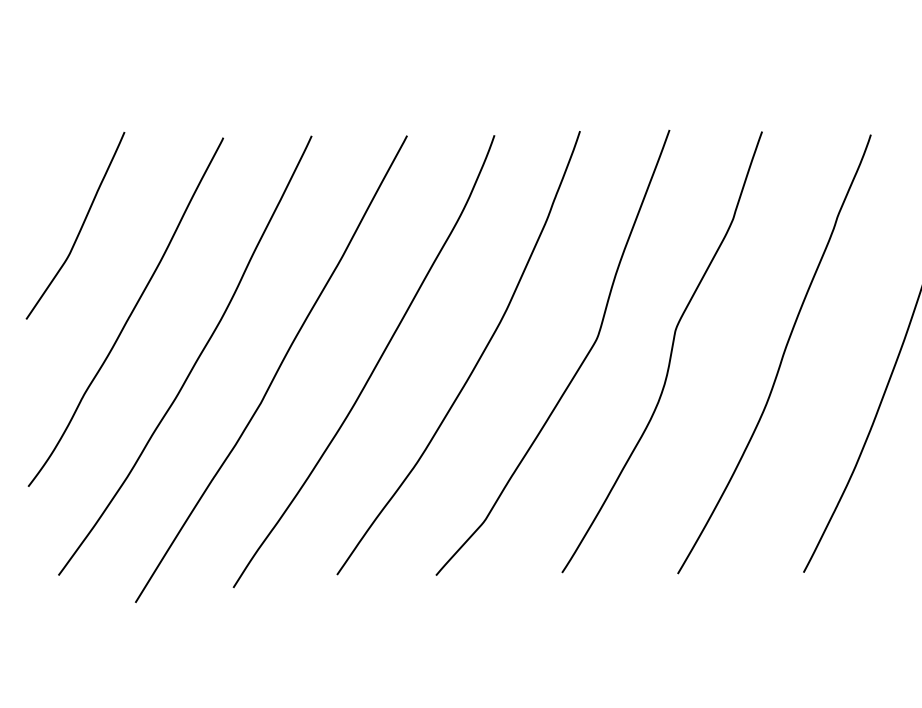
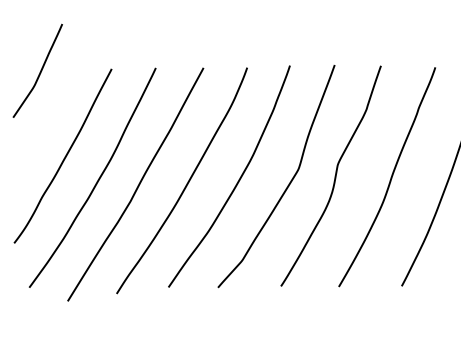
curve: (78, 228) -> (39, 72), moved

